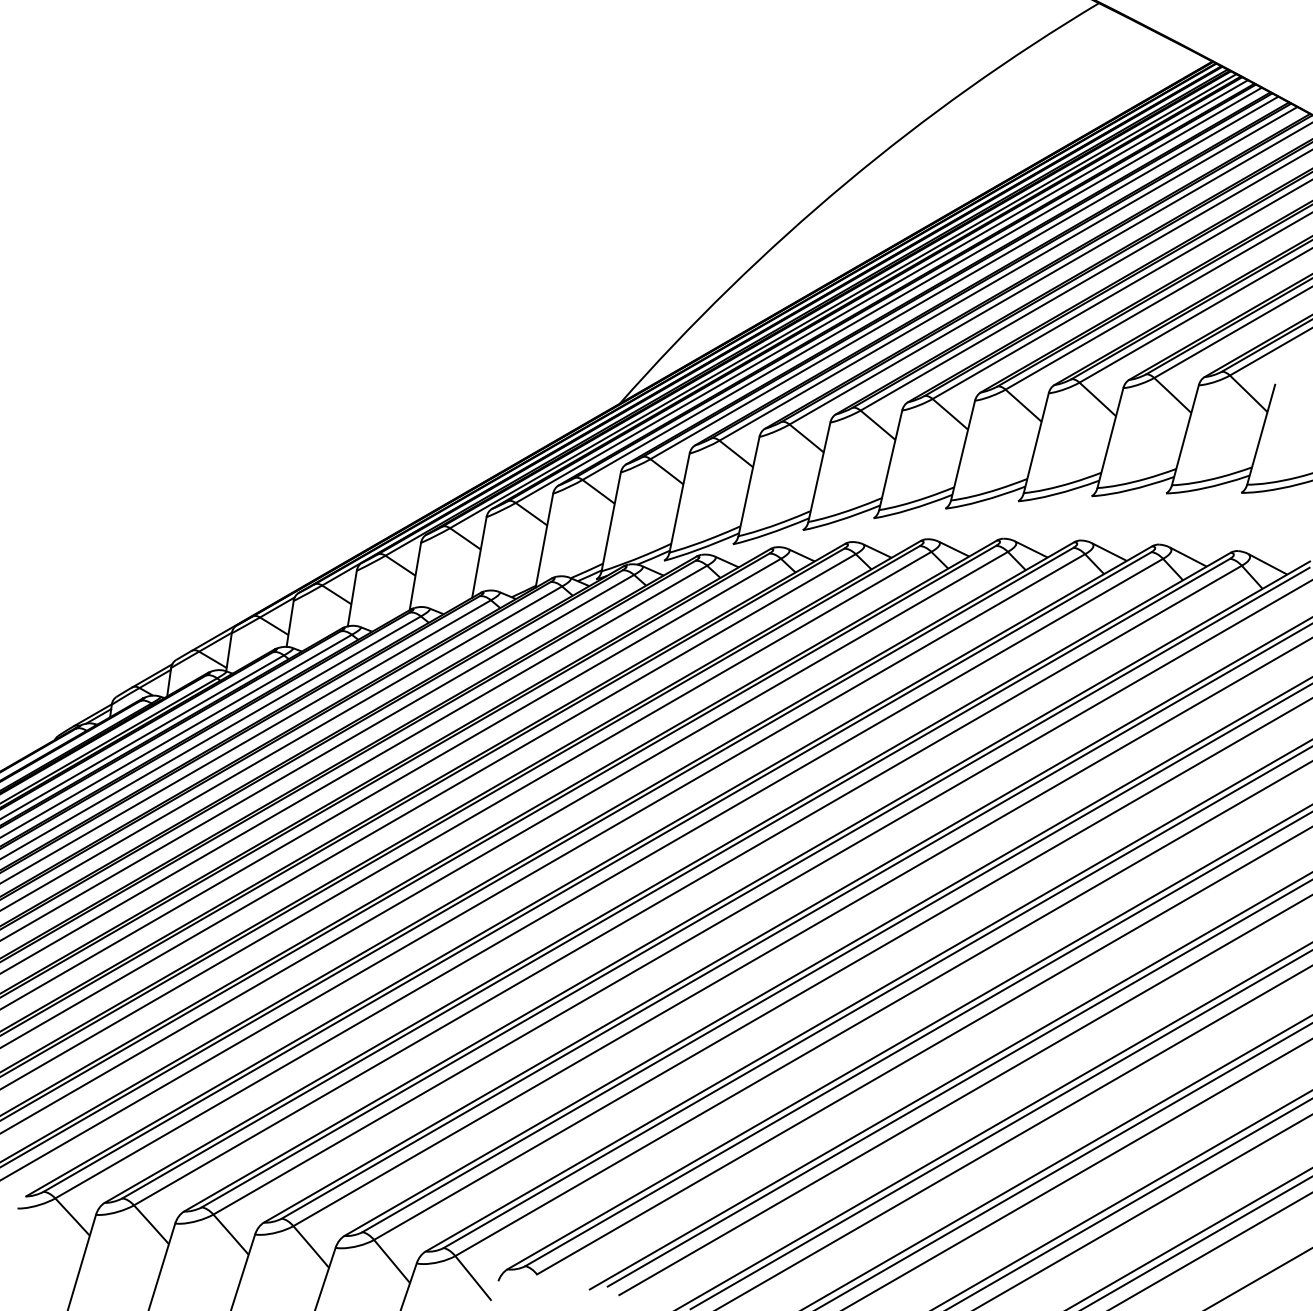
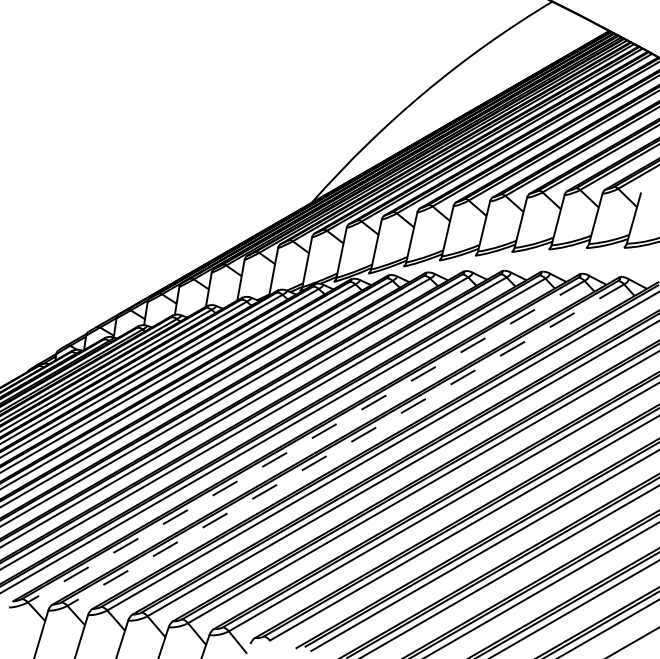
line: (607, 878) -> (305, 441), solid -> dashed
line: (687, 886) -> (345, 445), solid -> dashed

